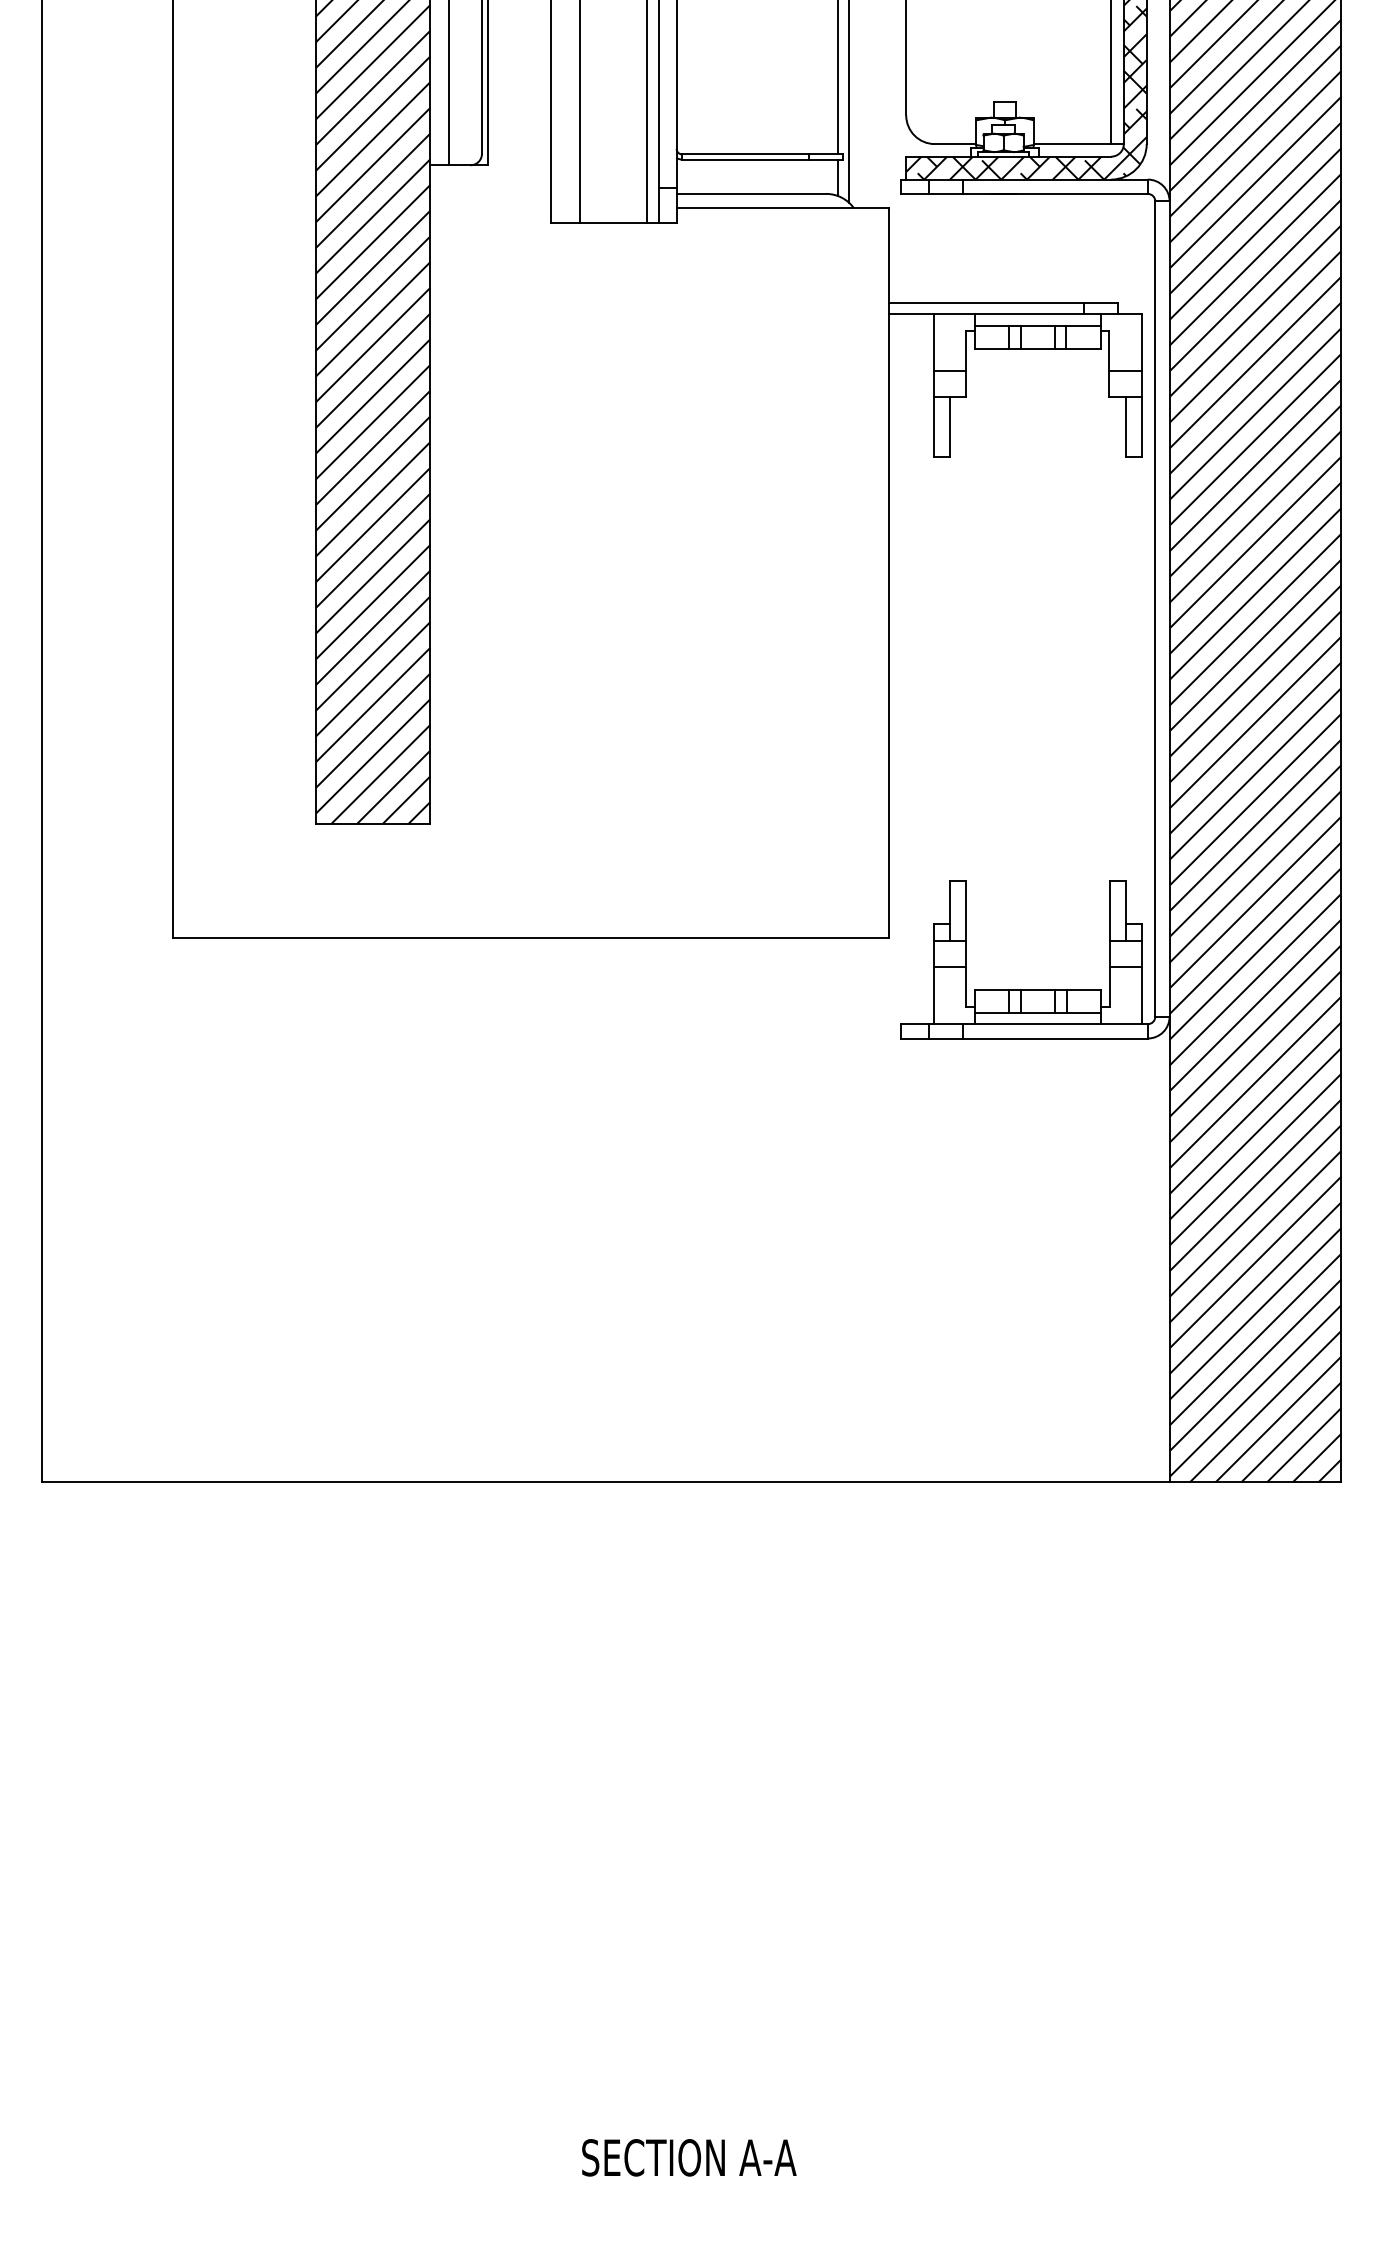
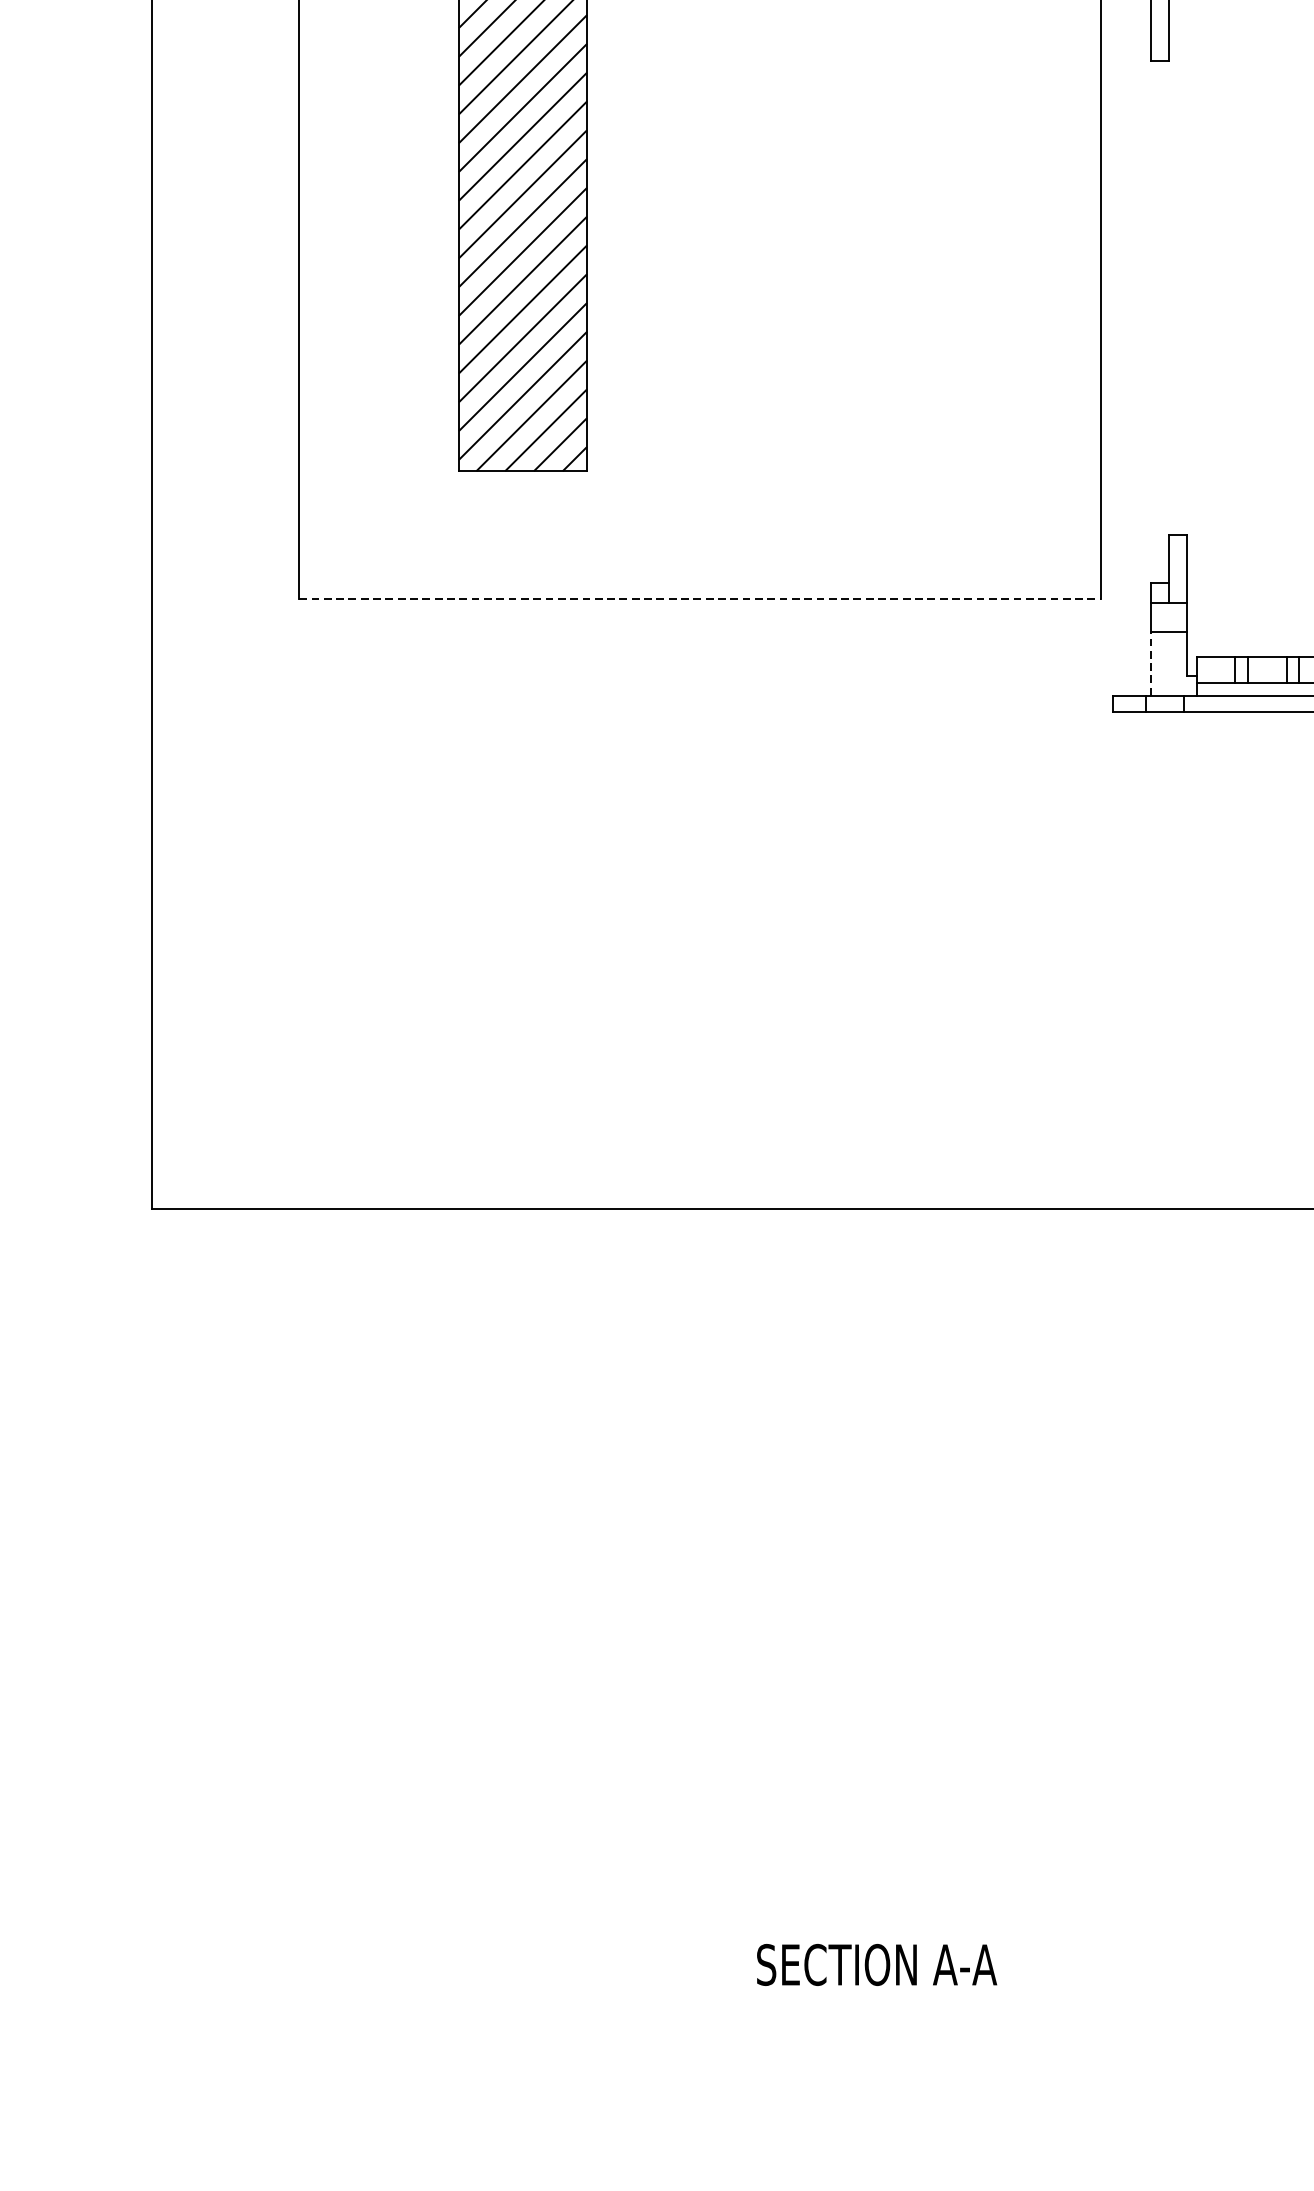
line: (531, 938) -> (700, 599), solid -> dashed
line: (933, 995) -> (1150, 663), solid -> dashed

